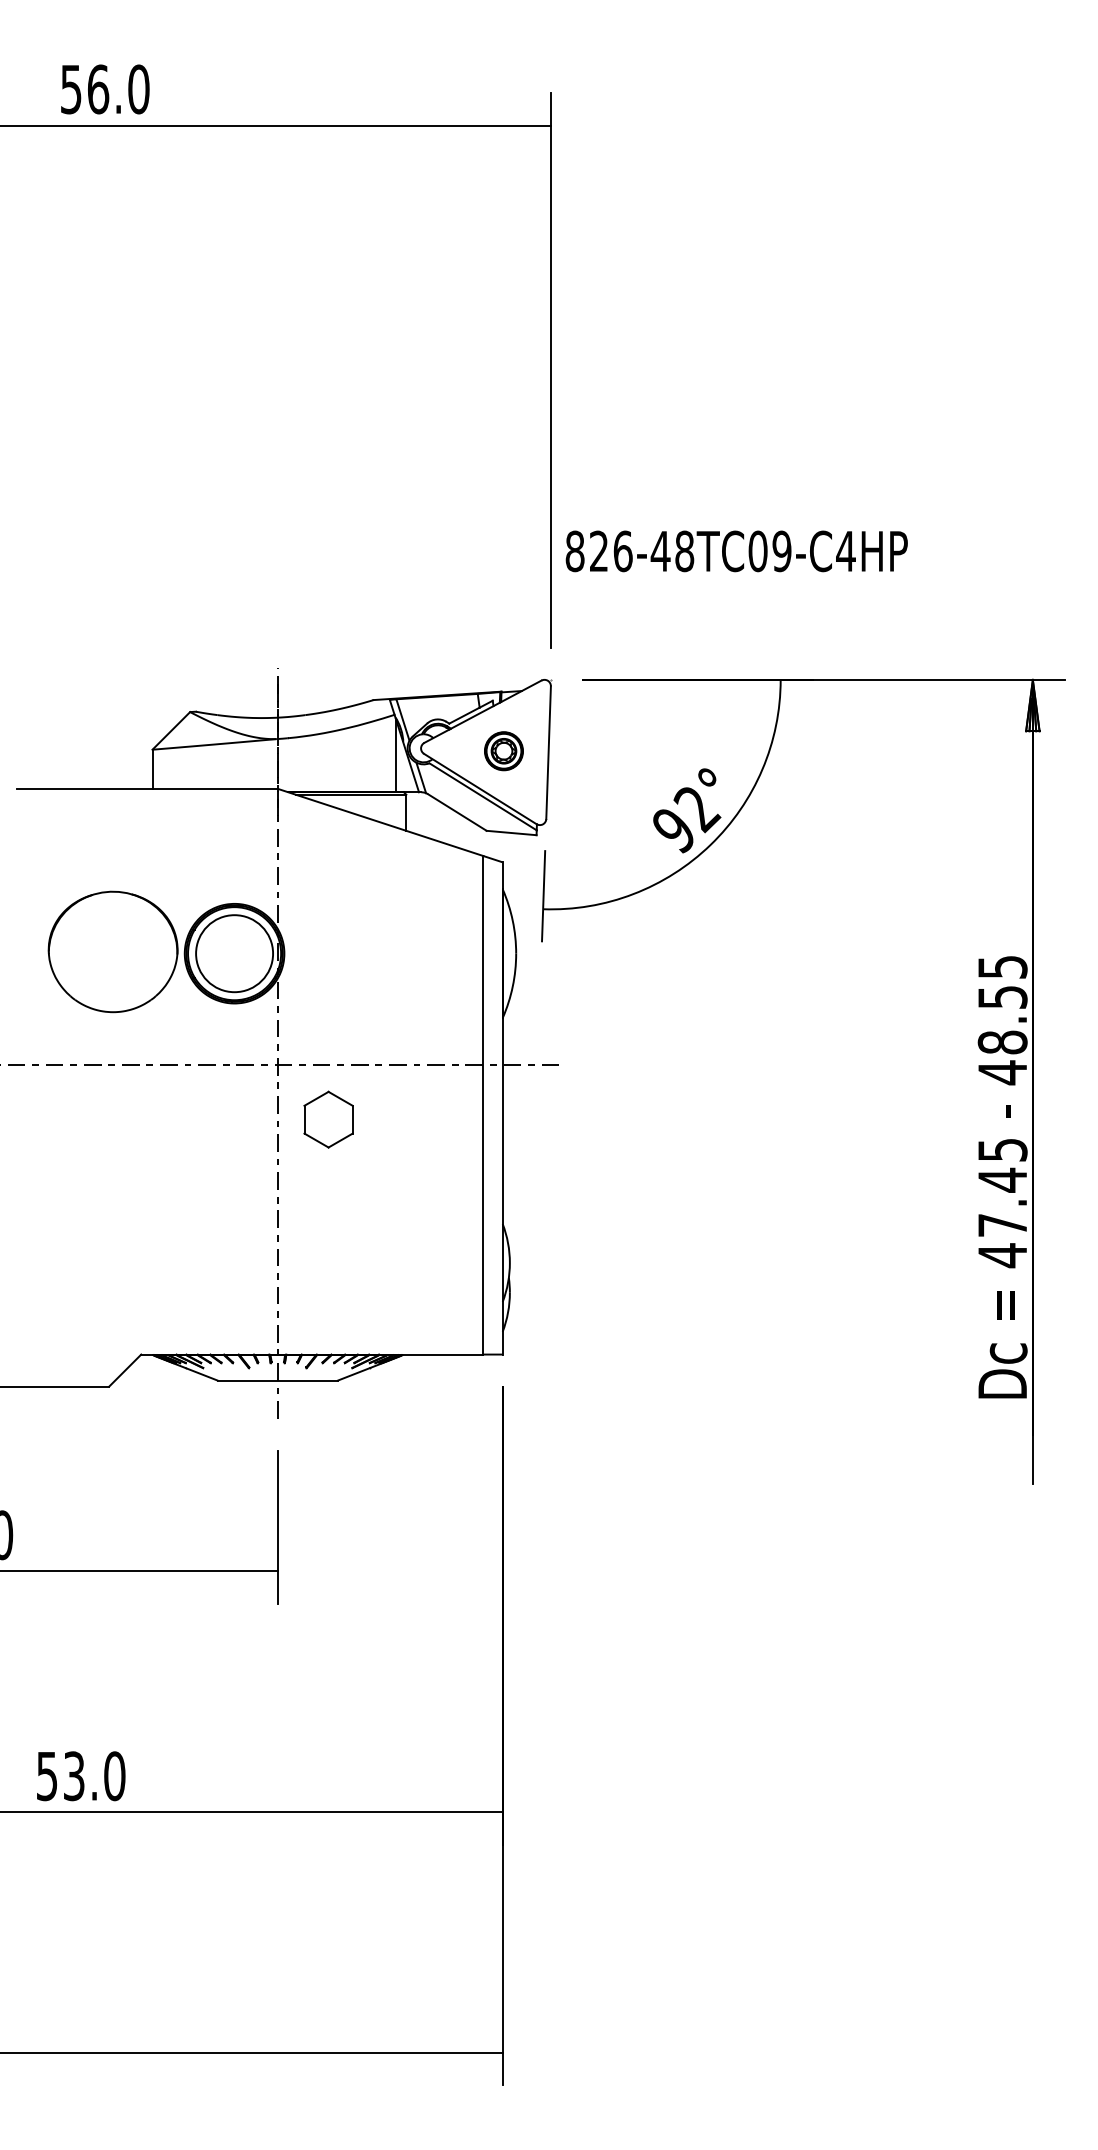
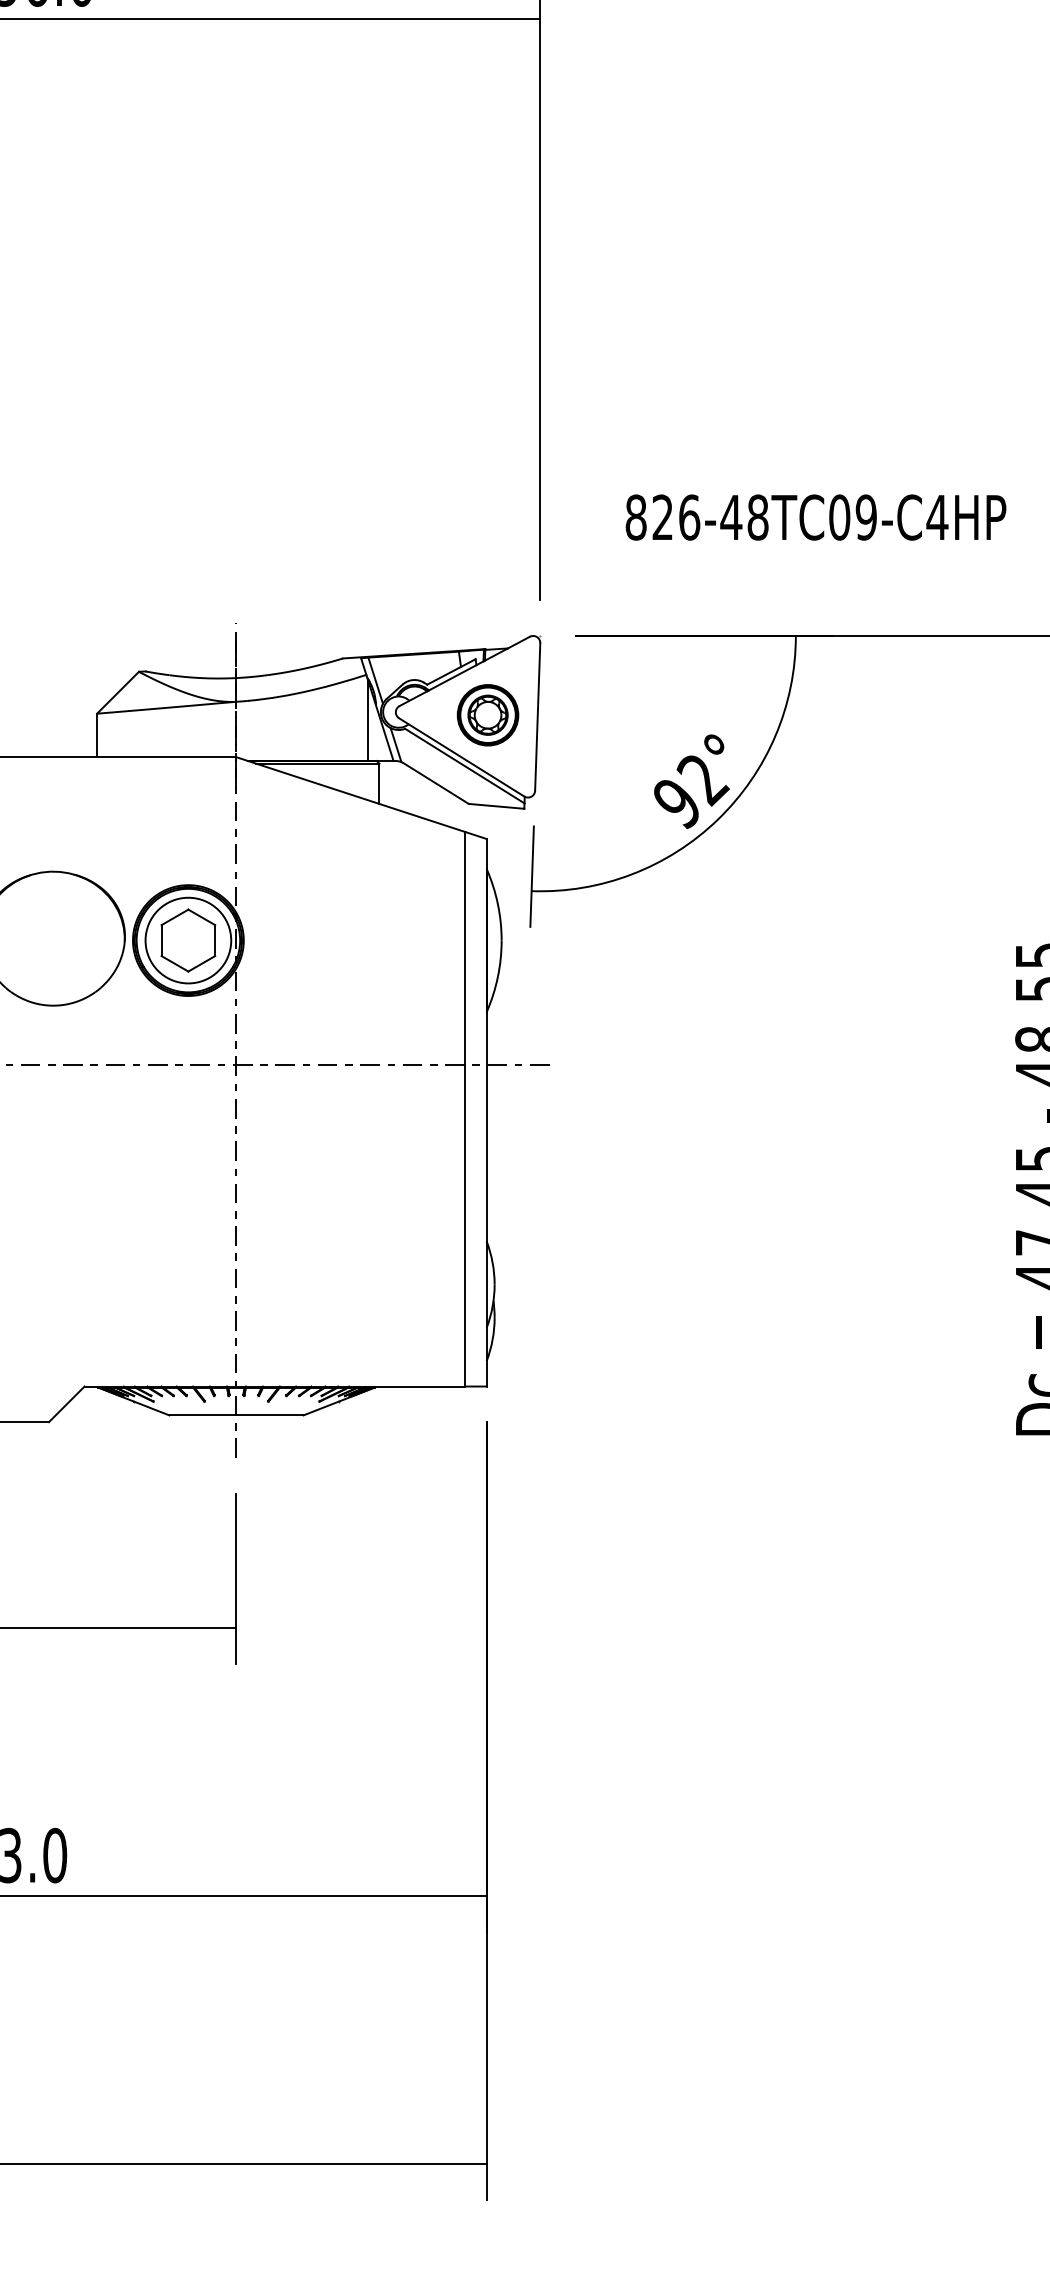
text: (736, 551) -> (815, 517), moved
part: (503, 751) -> (487, 715), size x1.43
part: (328, 1119) -> (188, 940), moved

